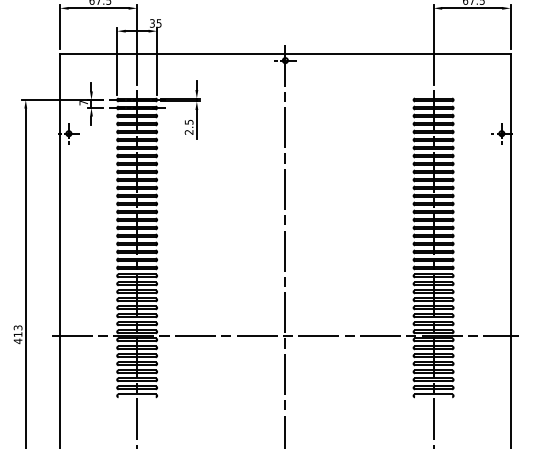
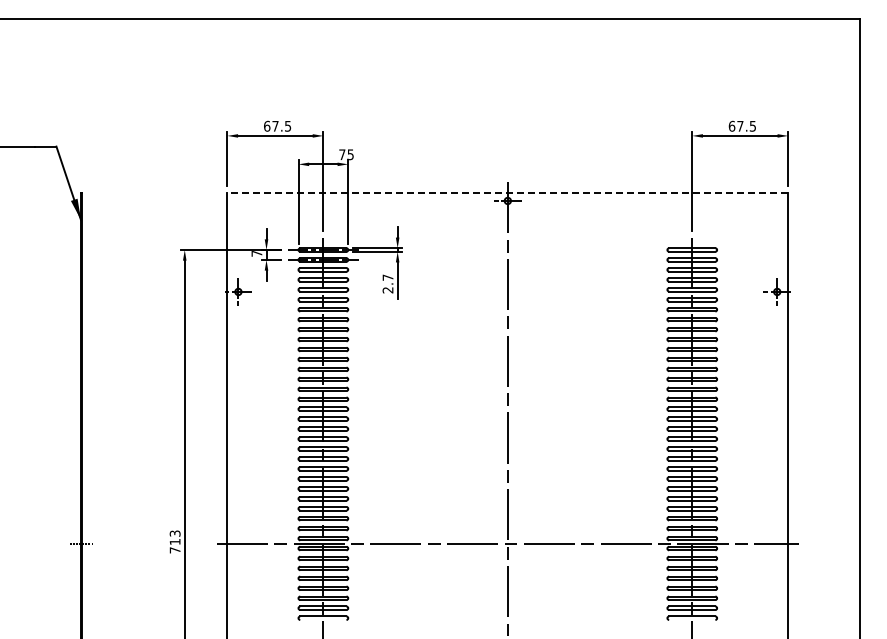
text: (152, 23) -> (342, 154), 35 -> 75
line: (285, 53) -> (507, 192), solid -> dashed
text: (188, 122) -> (387, 277), 2.5 -> 2.7
text: (17, 341) -> (174, 550), 413 -> 713

